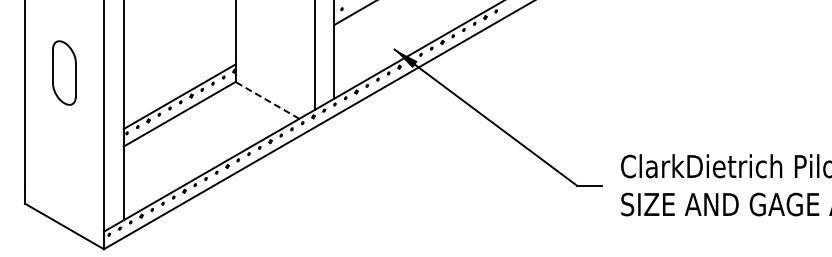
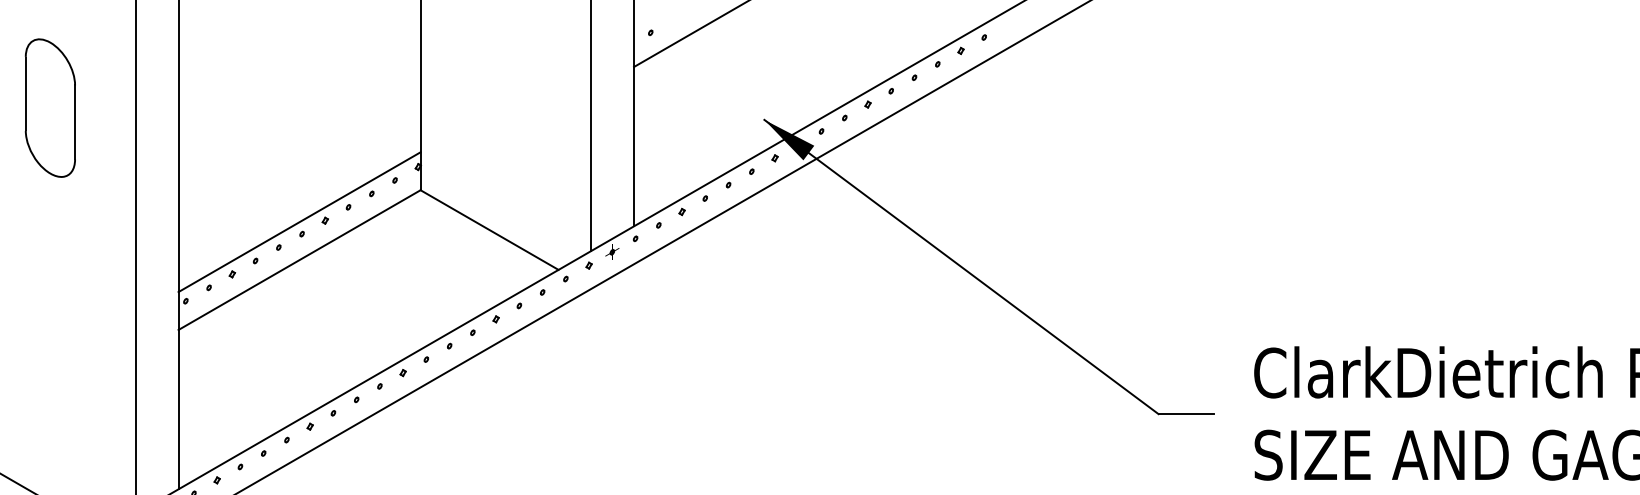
part: (64, 72) -> (50, 106), moved
line: (267, 100) -> (489, 230), dashed -> solid

